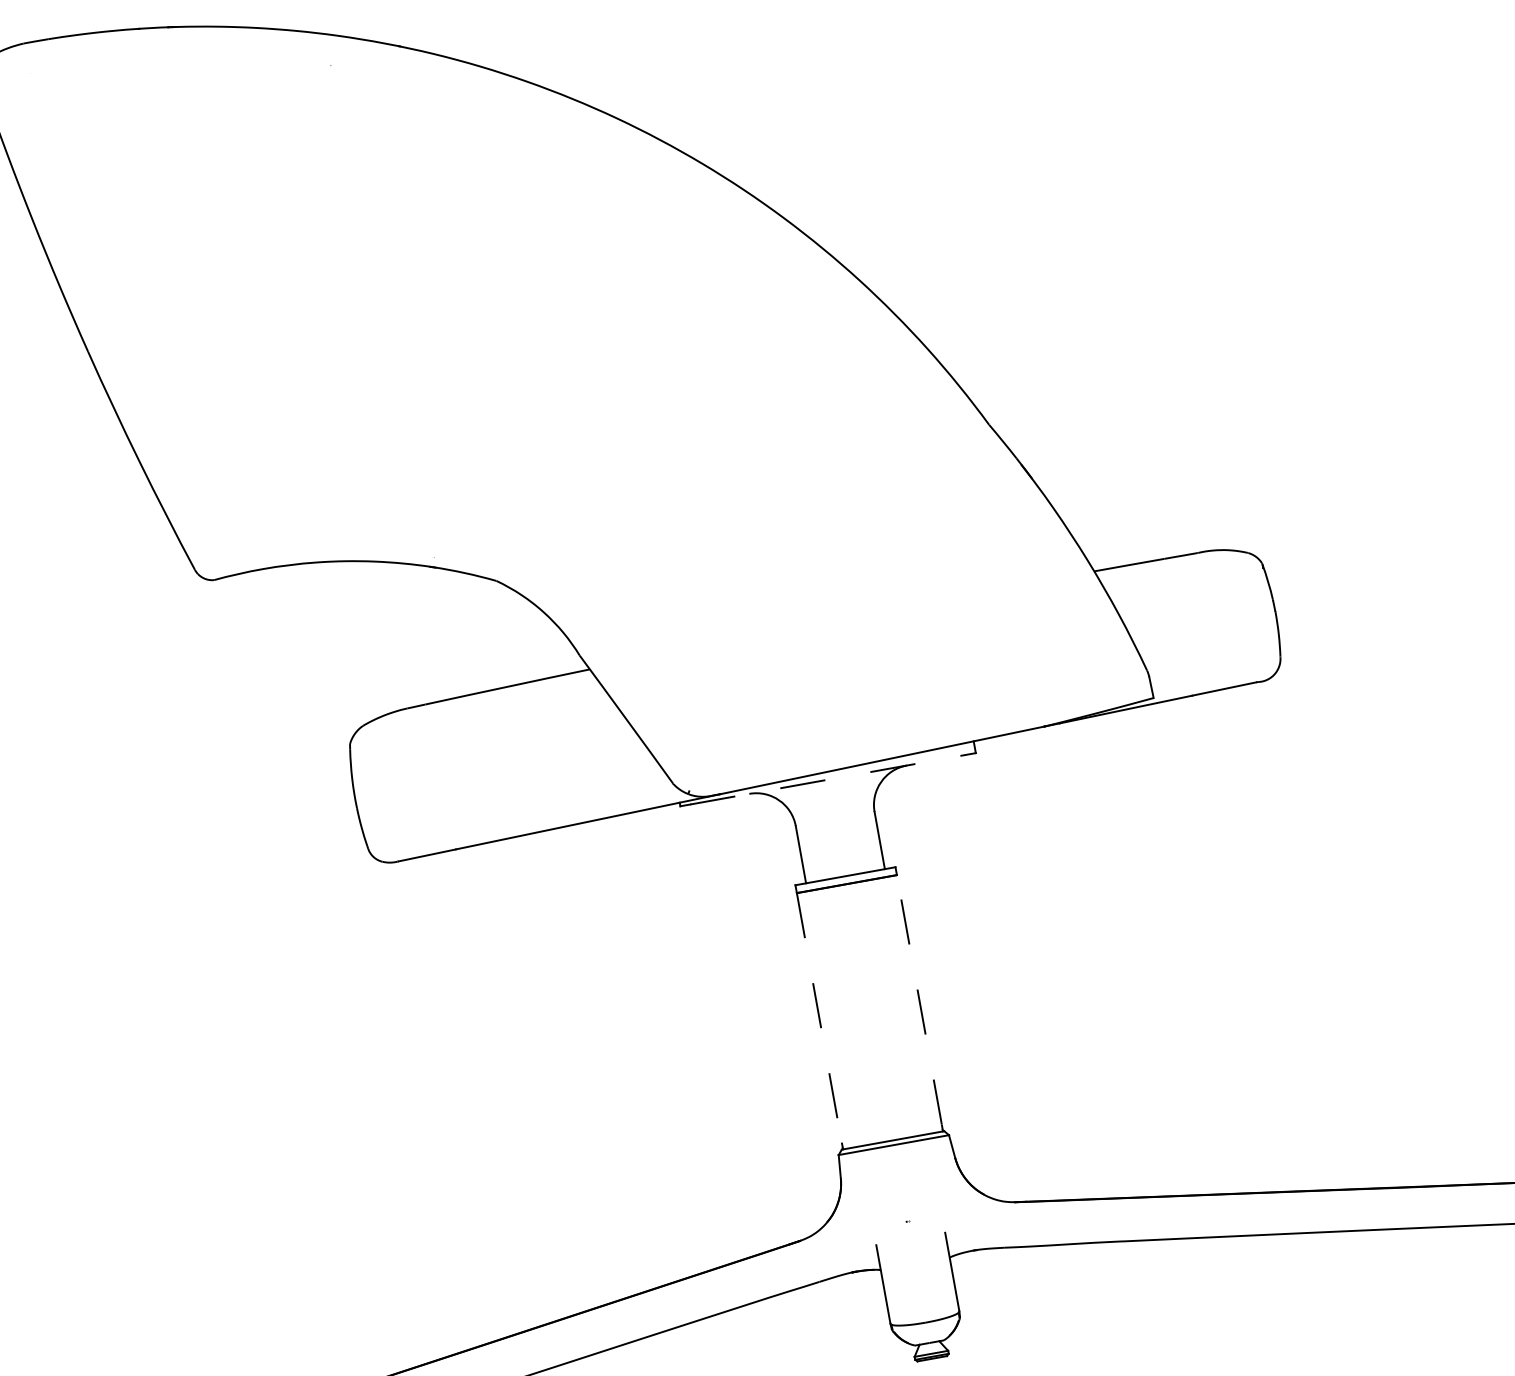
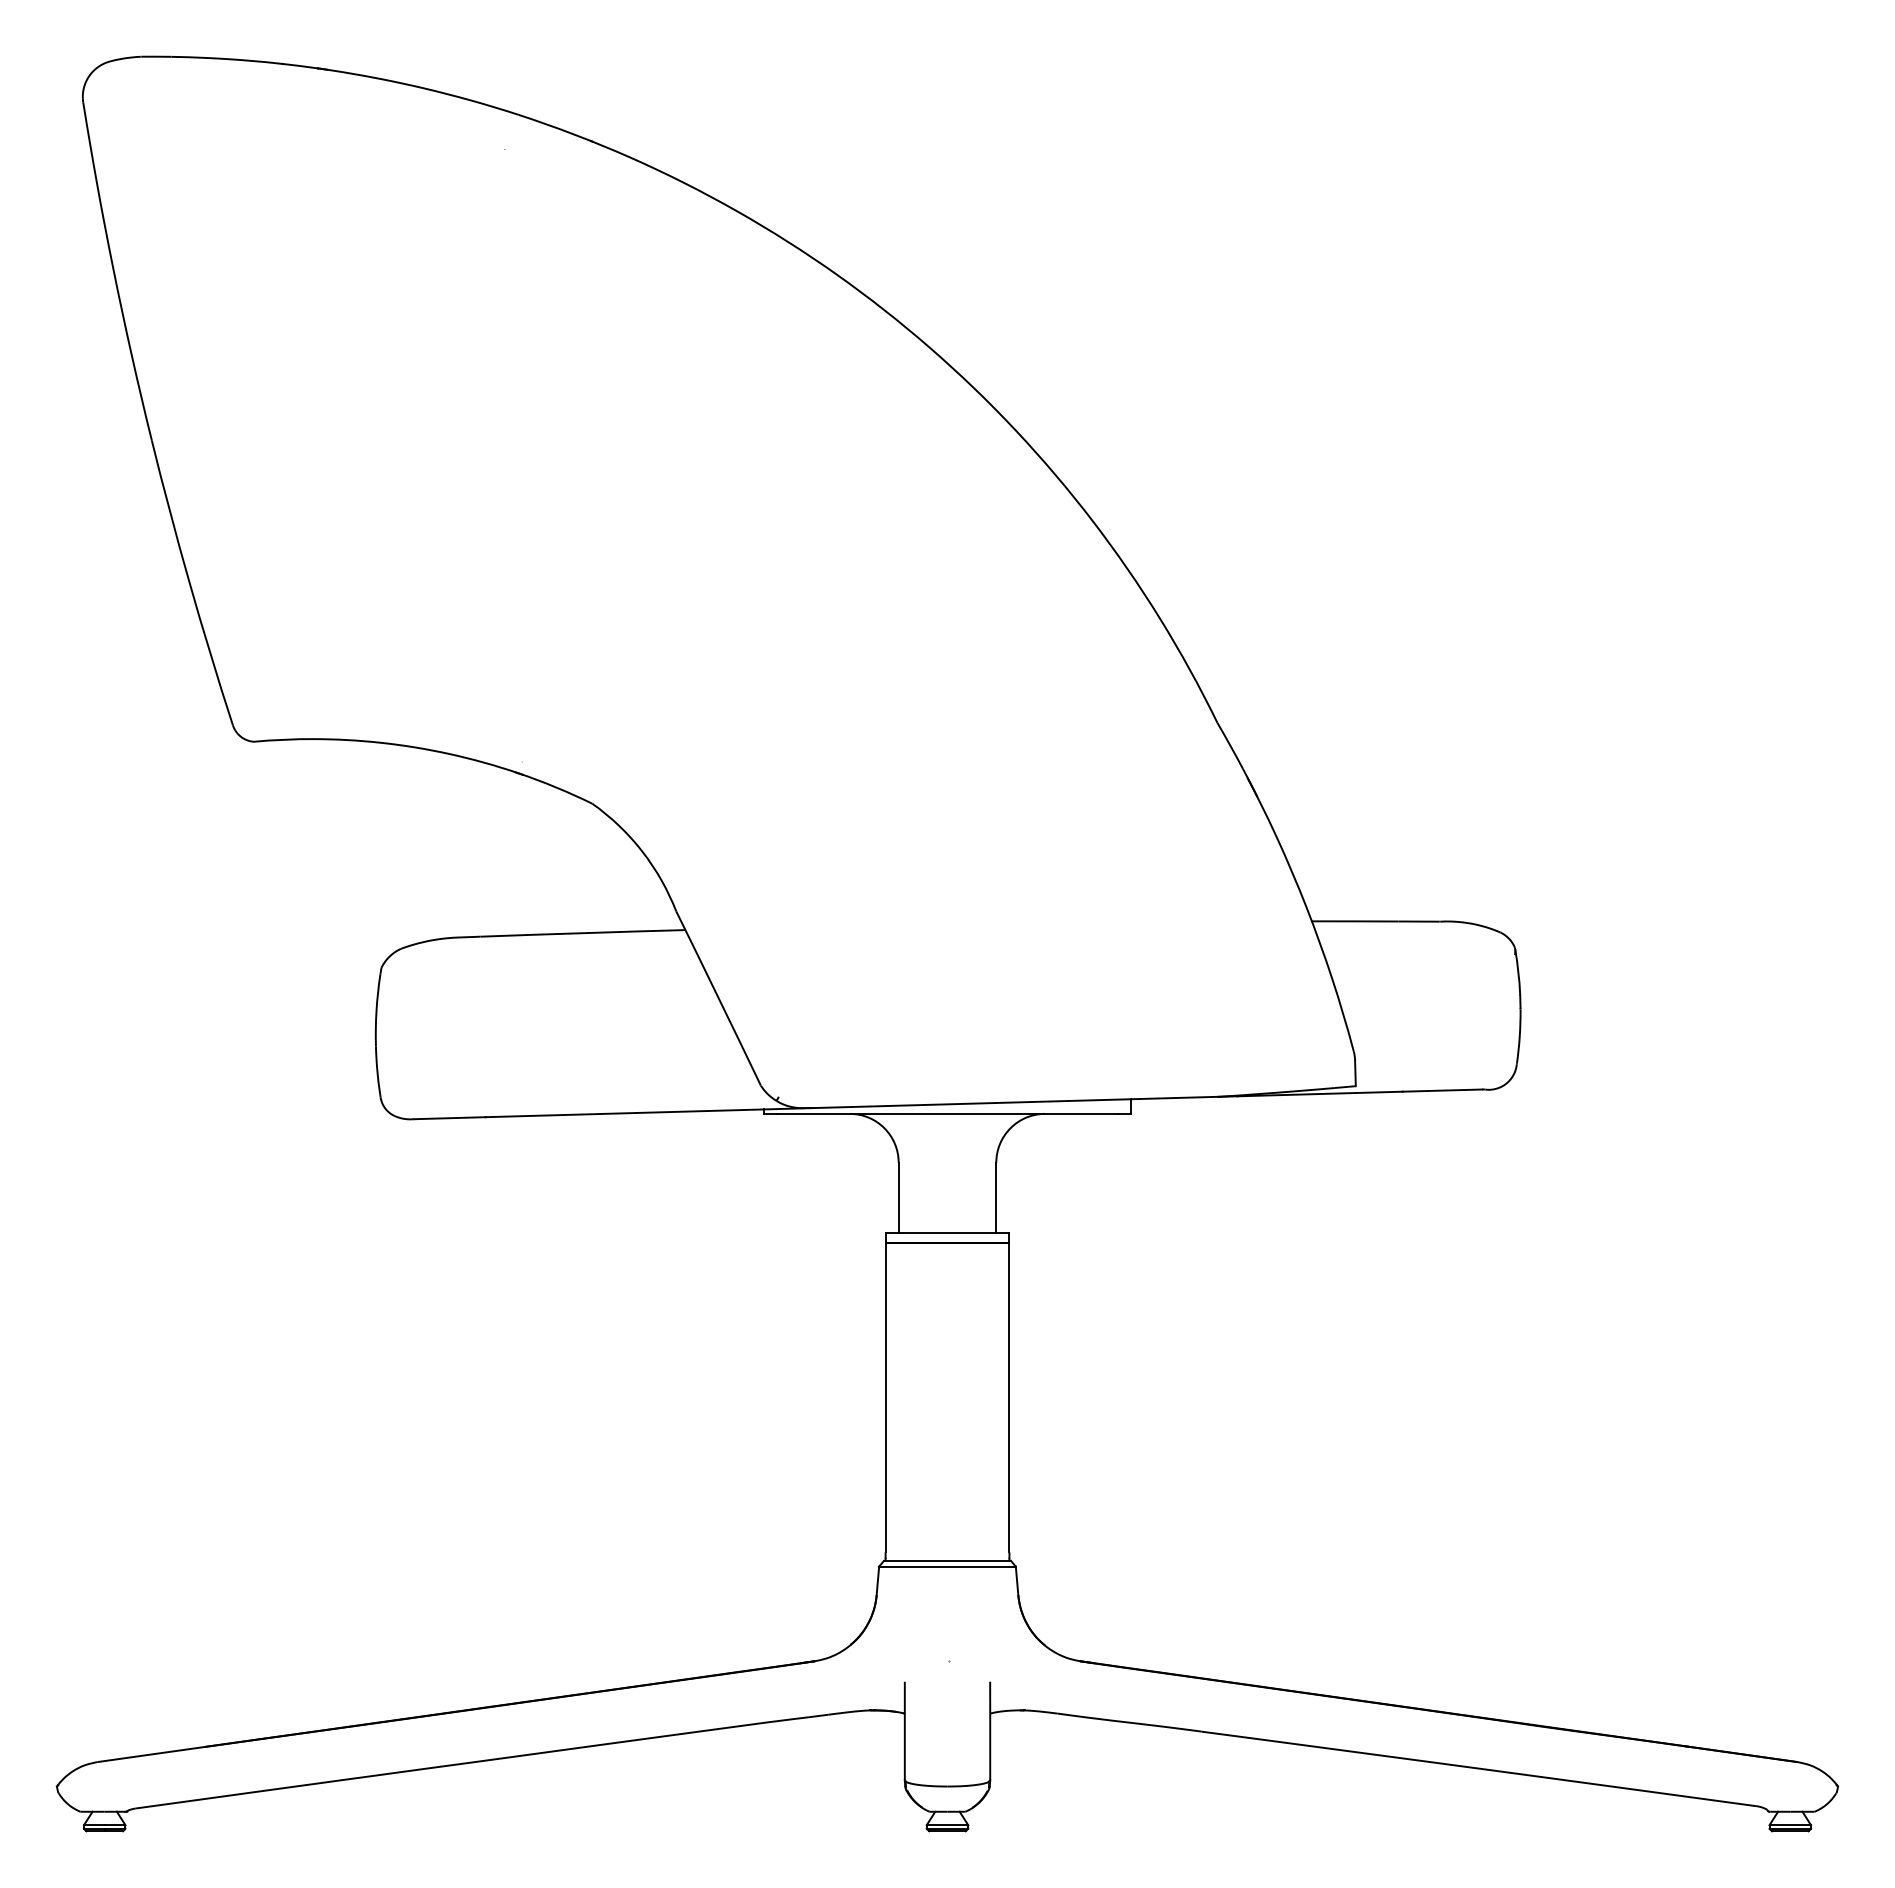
line: (828, 779) -> (947, 1113), dashed -> solid
line: (919, 999) -> (1009, 1397), dashed -> solid
line: (819, 1017) -> (885, 1397), dashed -> solid

